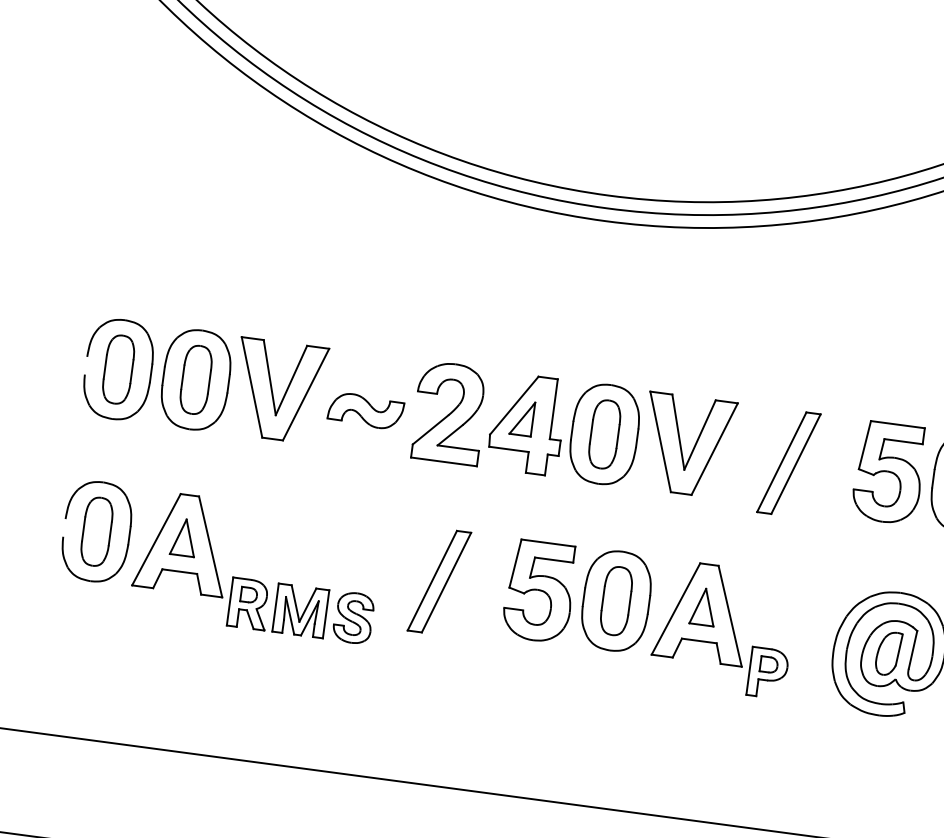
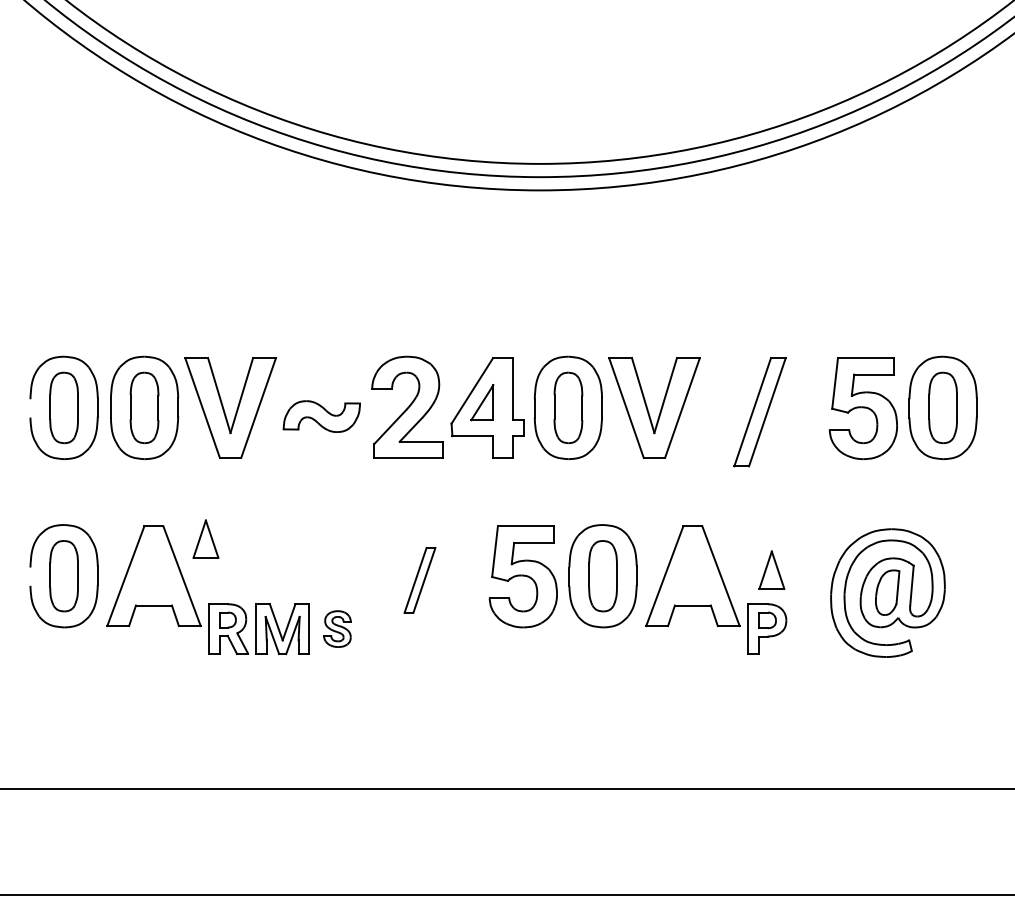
part: (183, 536) -> (205, 538), moved
part: (438, 581) -> (419, 580), size x0.6
part: (703, 606) -> (771, 569), moved
part: (353, 617) -> (337, 628), size x0.7

